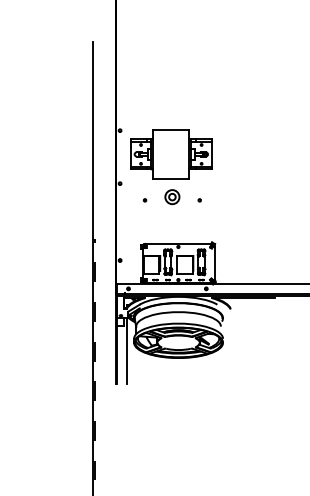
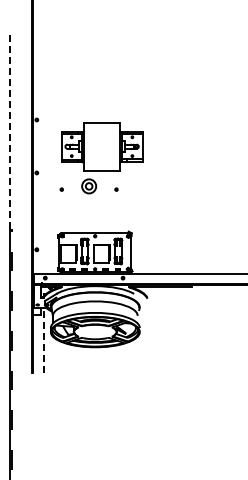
line: (93, 140) -> (10, 129), solid -> dashed
part: (171, 154) -> (102, 146), moved
line: (126, 351) -> (43, 340), solid -> dashed

